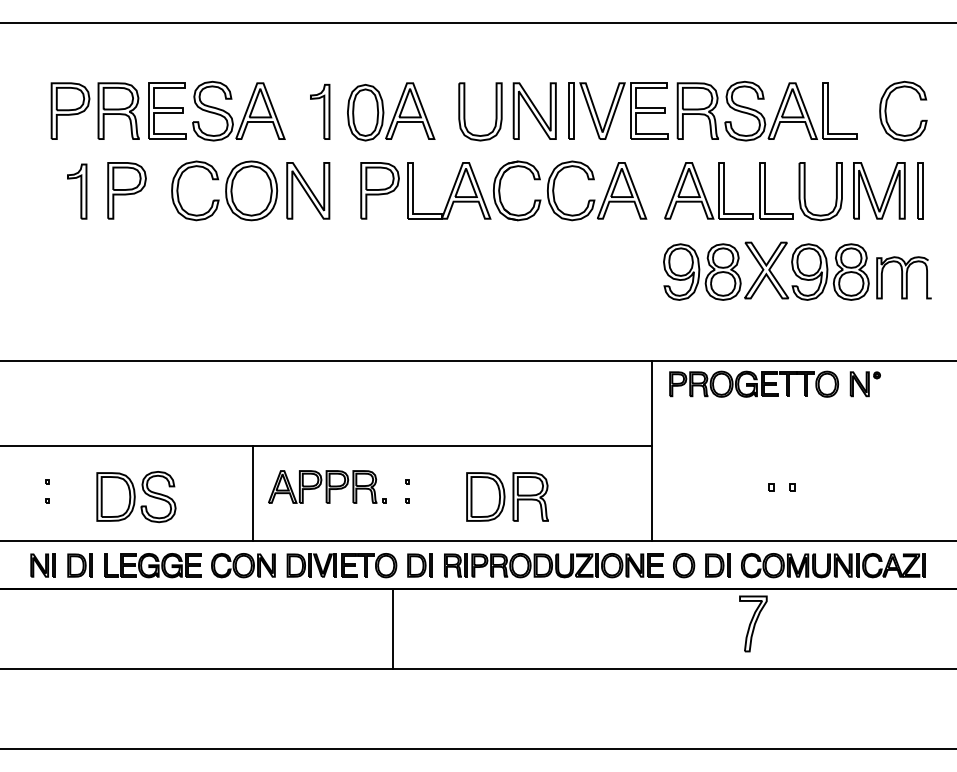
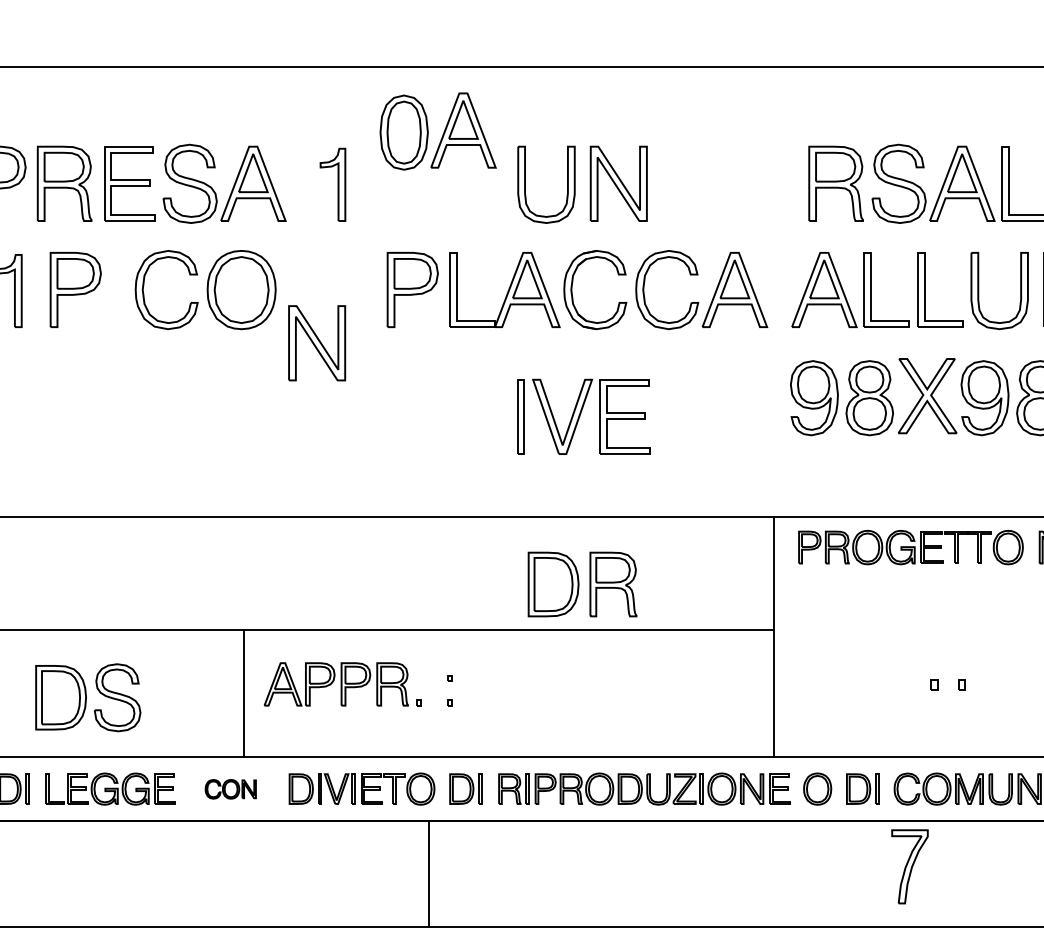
part: (618, 110) -> (583, 416), moved
part: (391, 111) -> (438, 131), moved
part: (308, 190) -> (317, 342), moved
part: (507, 496) -> (582, 583), moved
part: (243, 565) -> (230, 788), size x0.6

